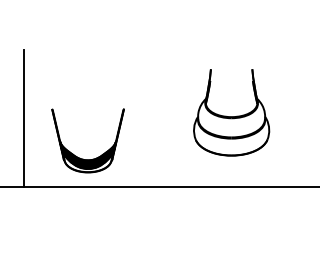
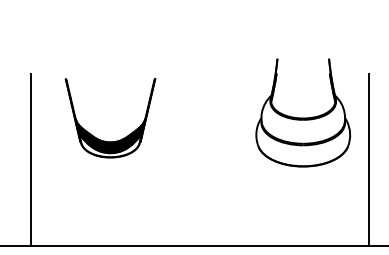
part: (231, 112) -> (303, 112), moved
line: (295, 118) -> (369, 160), added
part: (83, 158) -> (104, 140), moved

